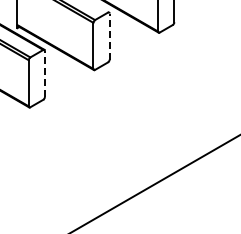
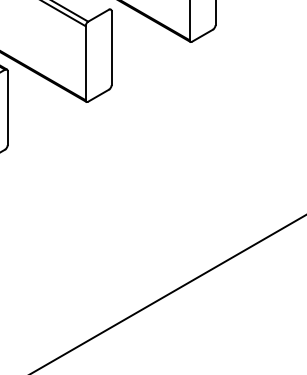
line: (109, 36) -> (111, 48), dashed -> solid
line: (44, 73) -> (6, 107), dashed -> solid

